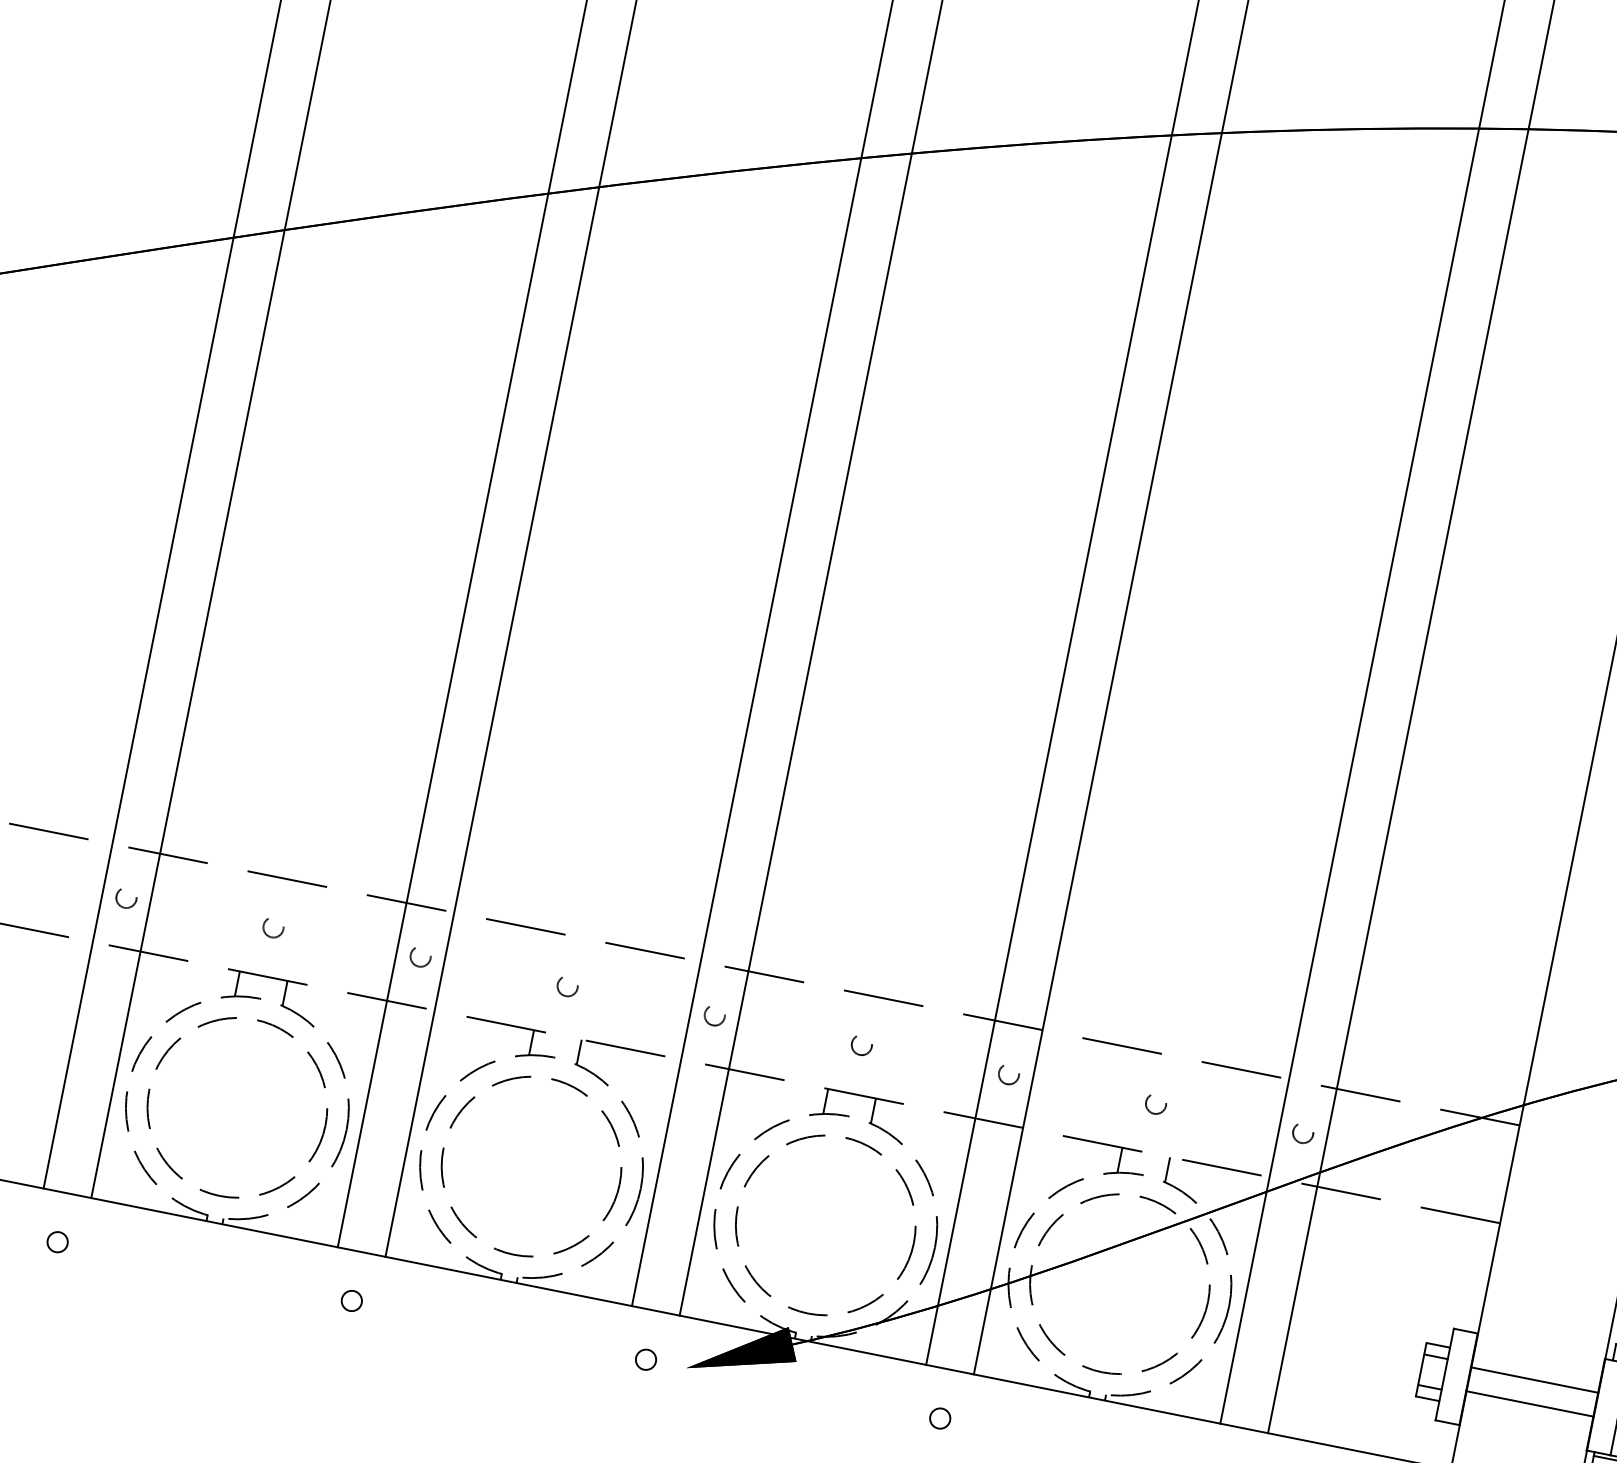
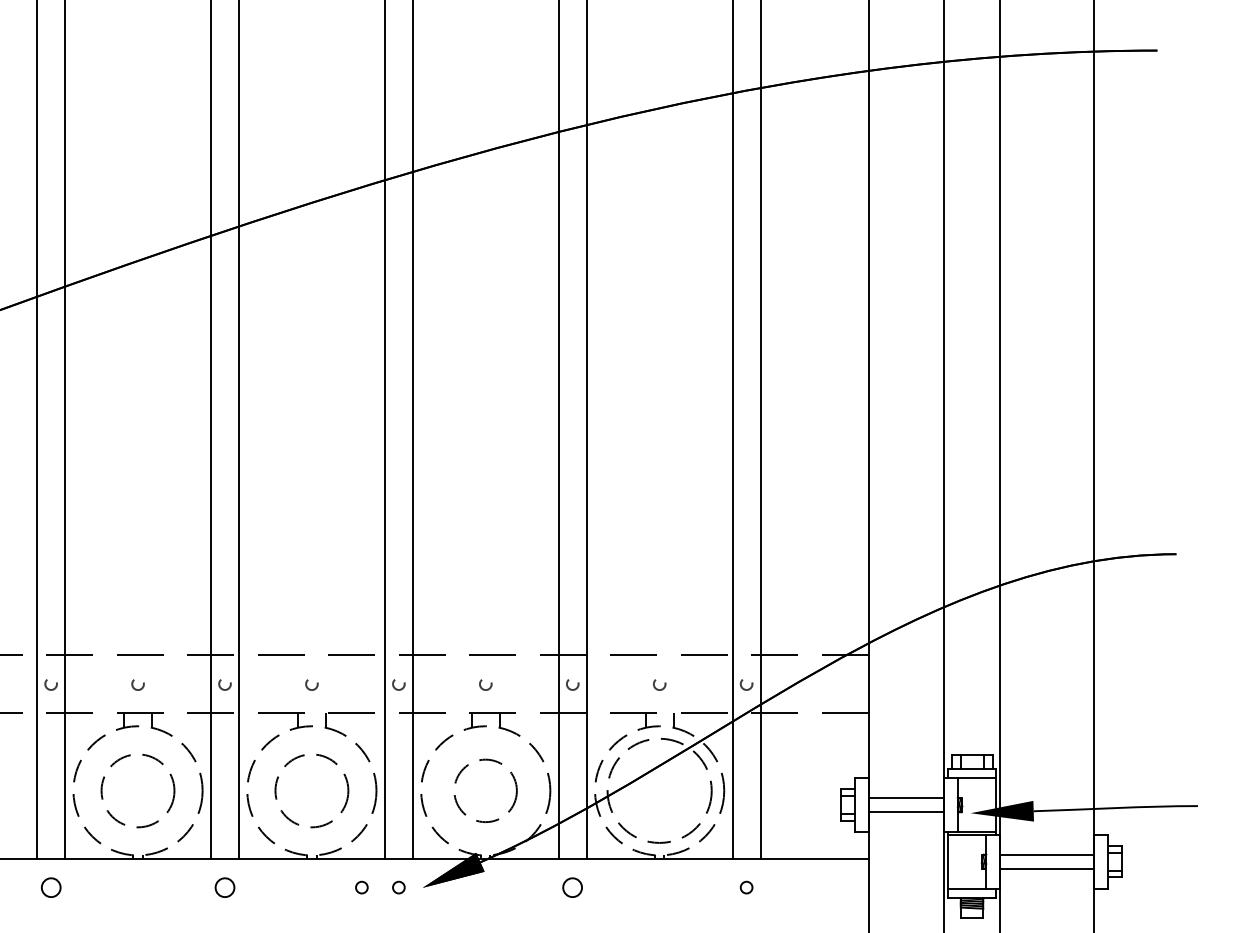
circle: (236, 1107) -> (137, 790), size x0.7
circle: (531, 1165) -> (311, 790), size x0.7
circle: (825, 1224) -> (485, 790), size x0.6
circle: (56, 1241) -> (50, 887), size x1.6
circle: (351, 1300) -> (224, 887), size x1.6
circle: (582, 1346) -> (361, 887), added
circle: (939, 1418) -> (572, 887), size x1.6

